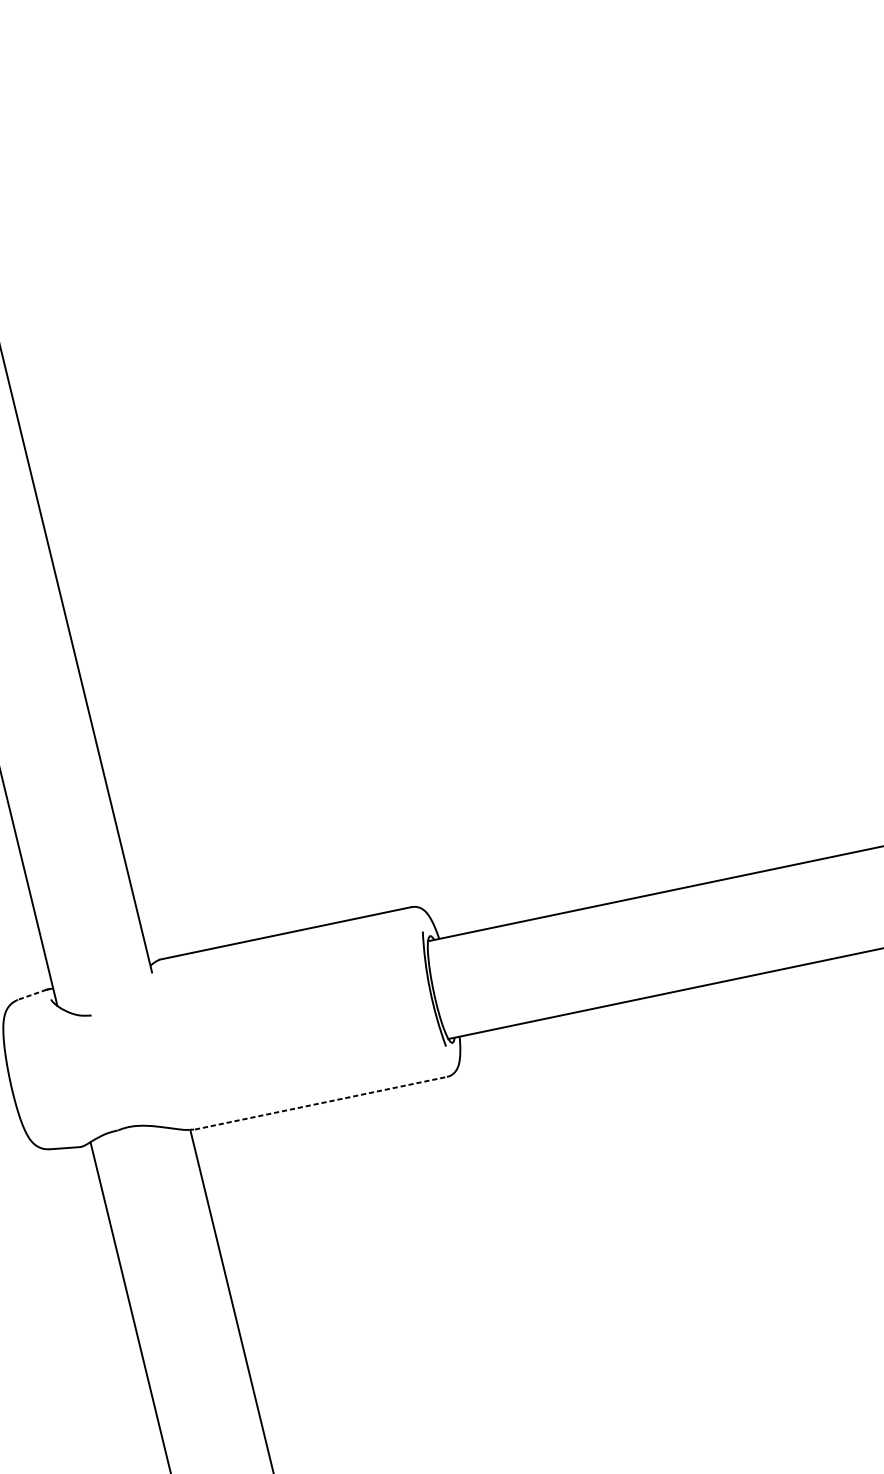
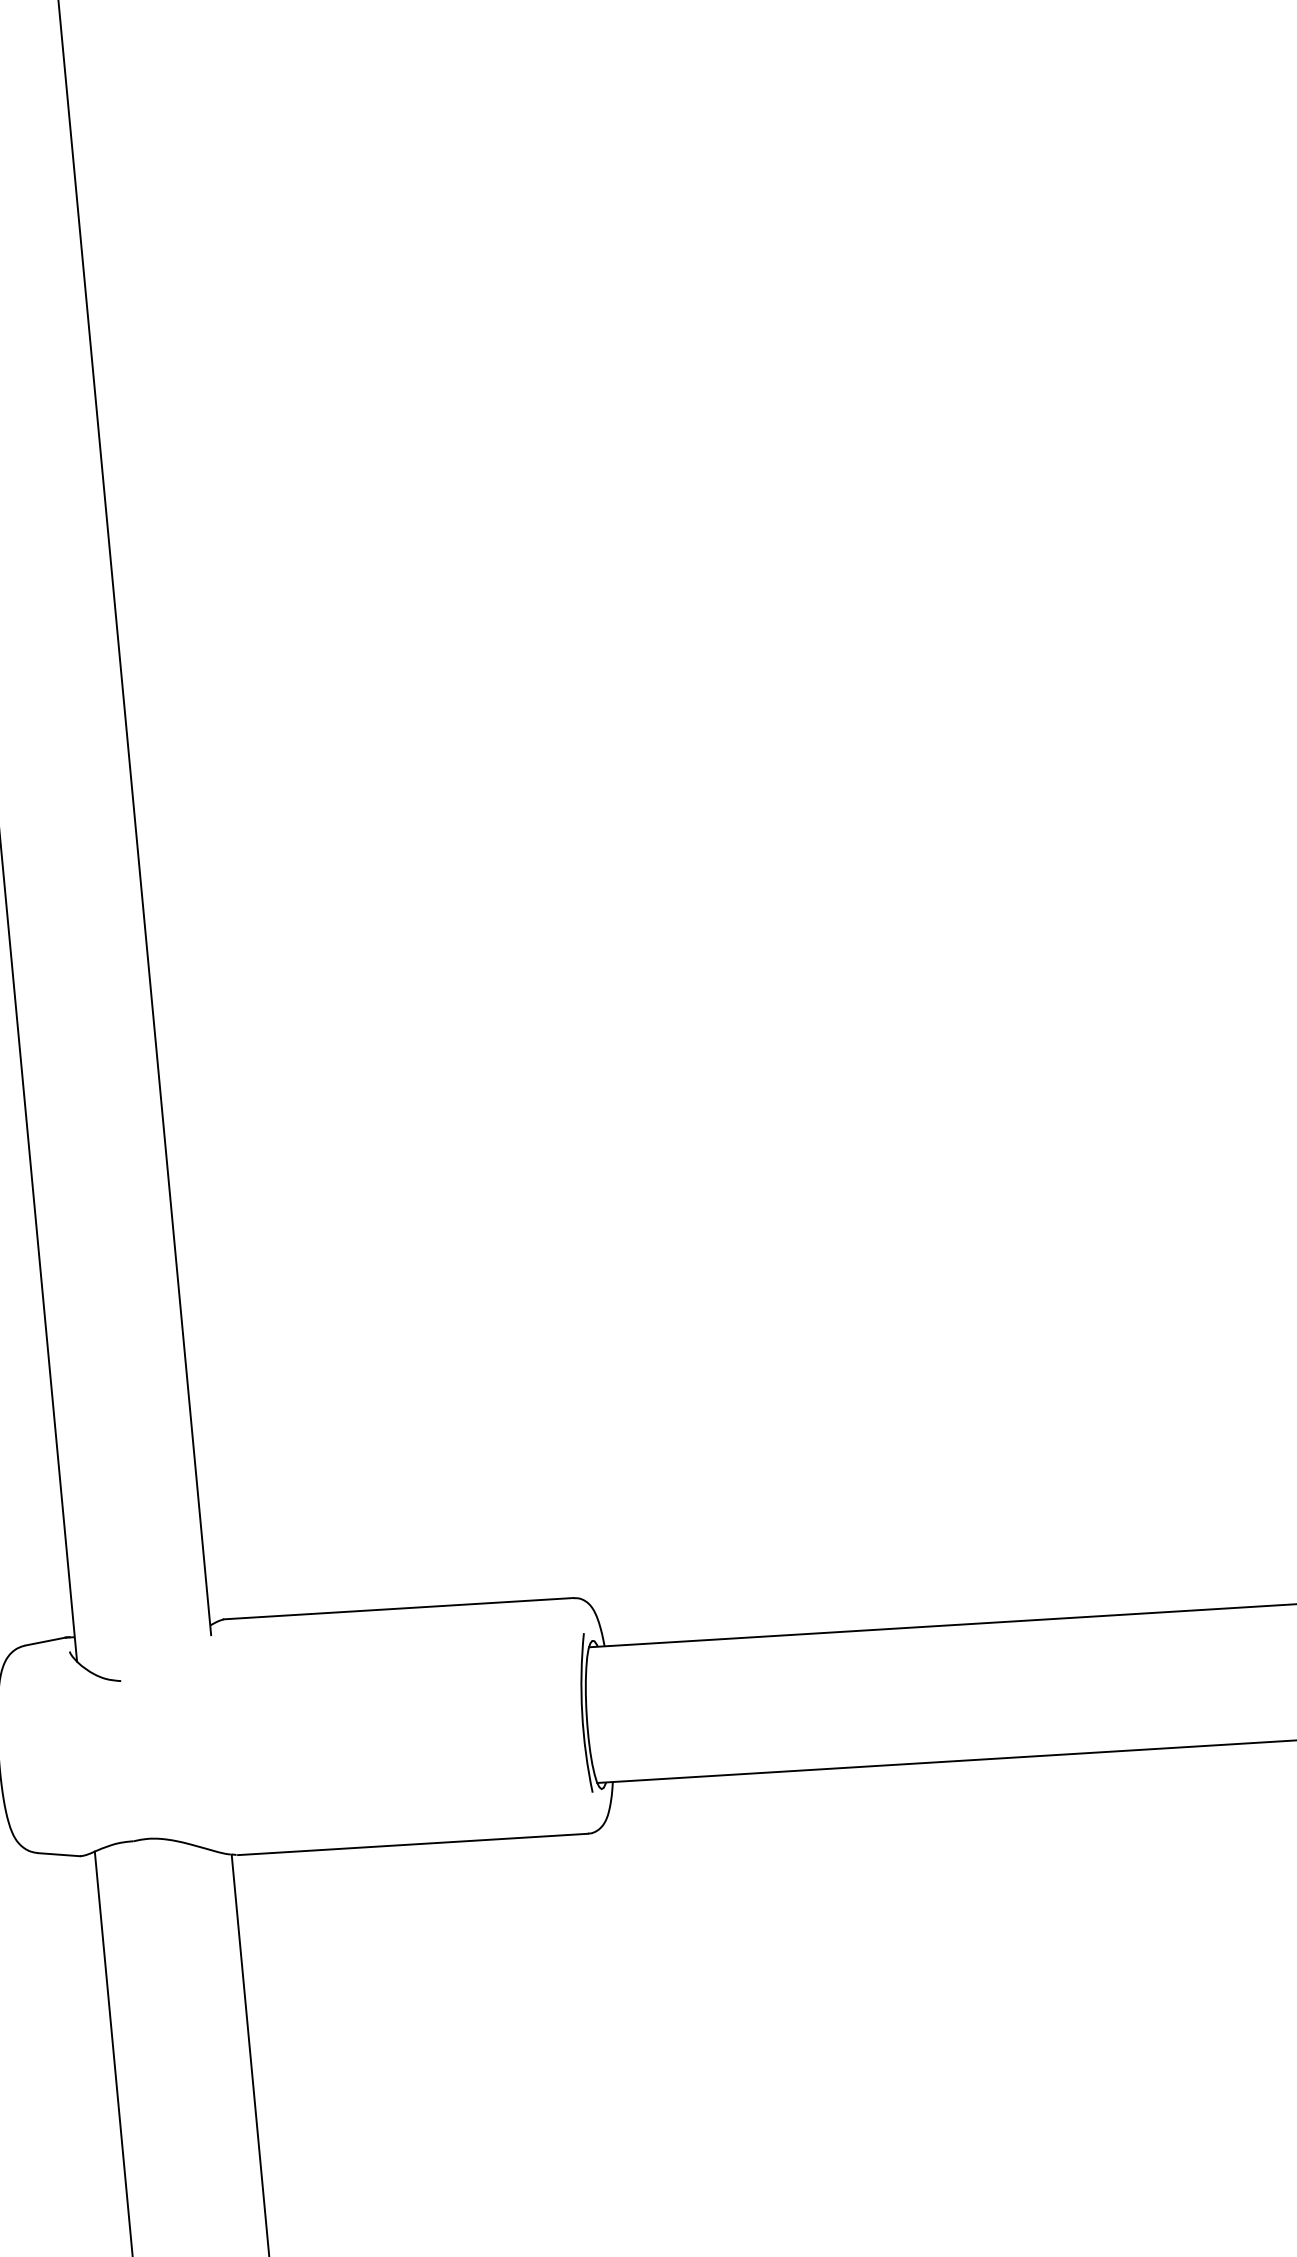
line: (32, 994) -> (45, 1641), dashed -> solid
line: (321, 1103) -> (413, 1844), dashed -> solid

